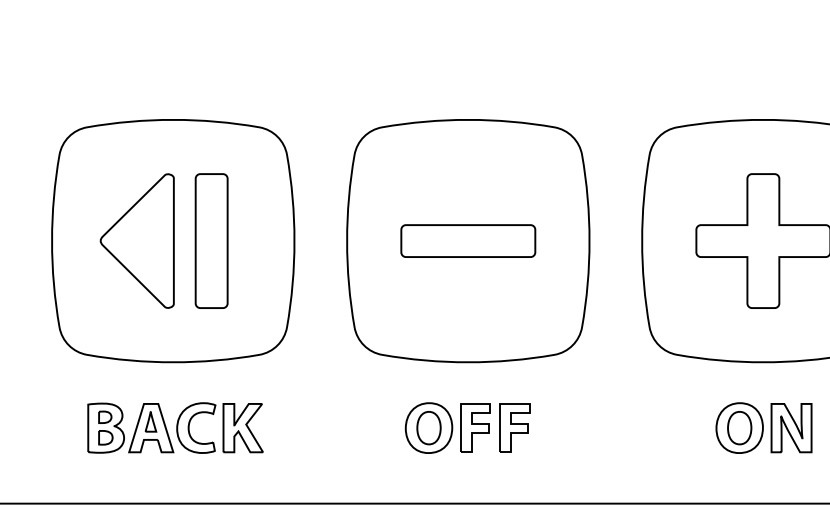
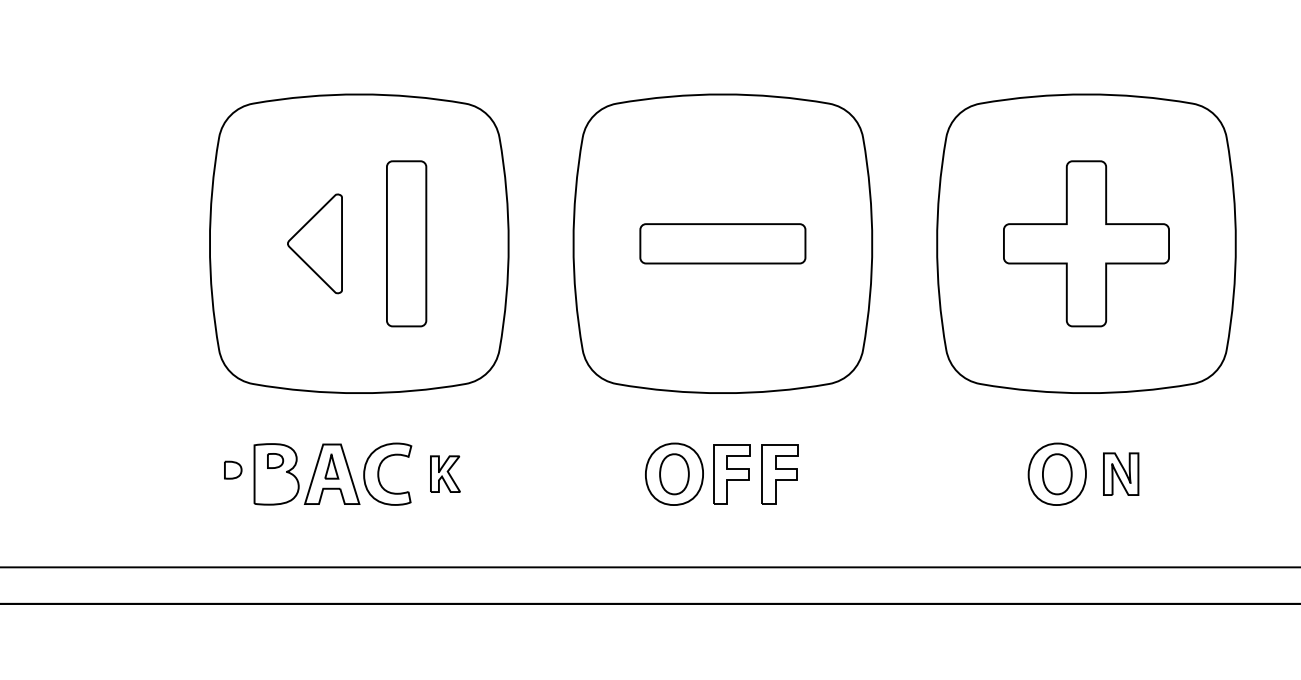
part: (136, 240) -> (314, 243), size x0.6
part: (243, 427) -> (445, 473), size x0.6
part: (790, 427) -> (1120, 473), size x0.7
part: (106, 437) -> (233, 469), moved

